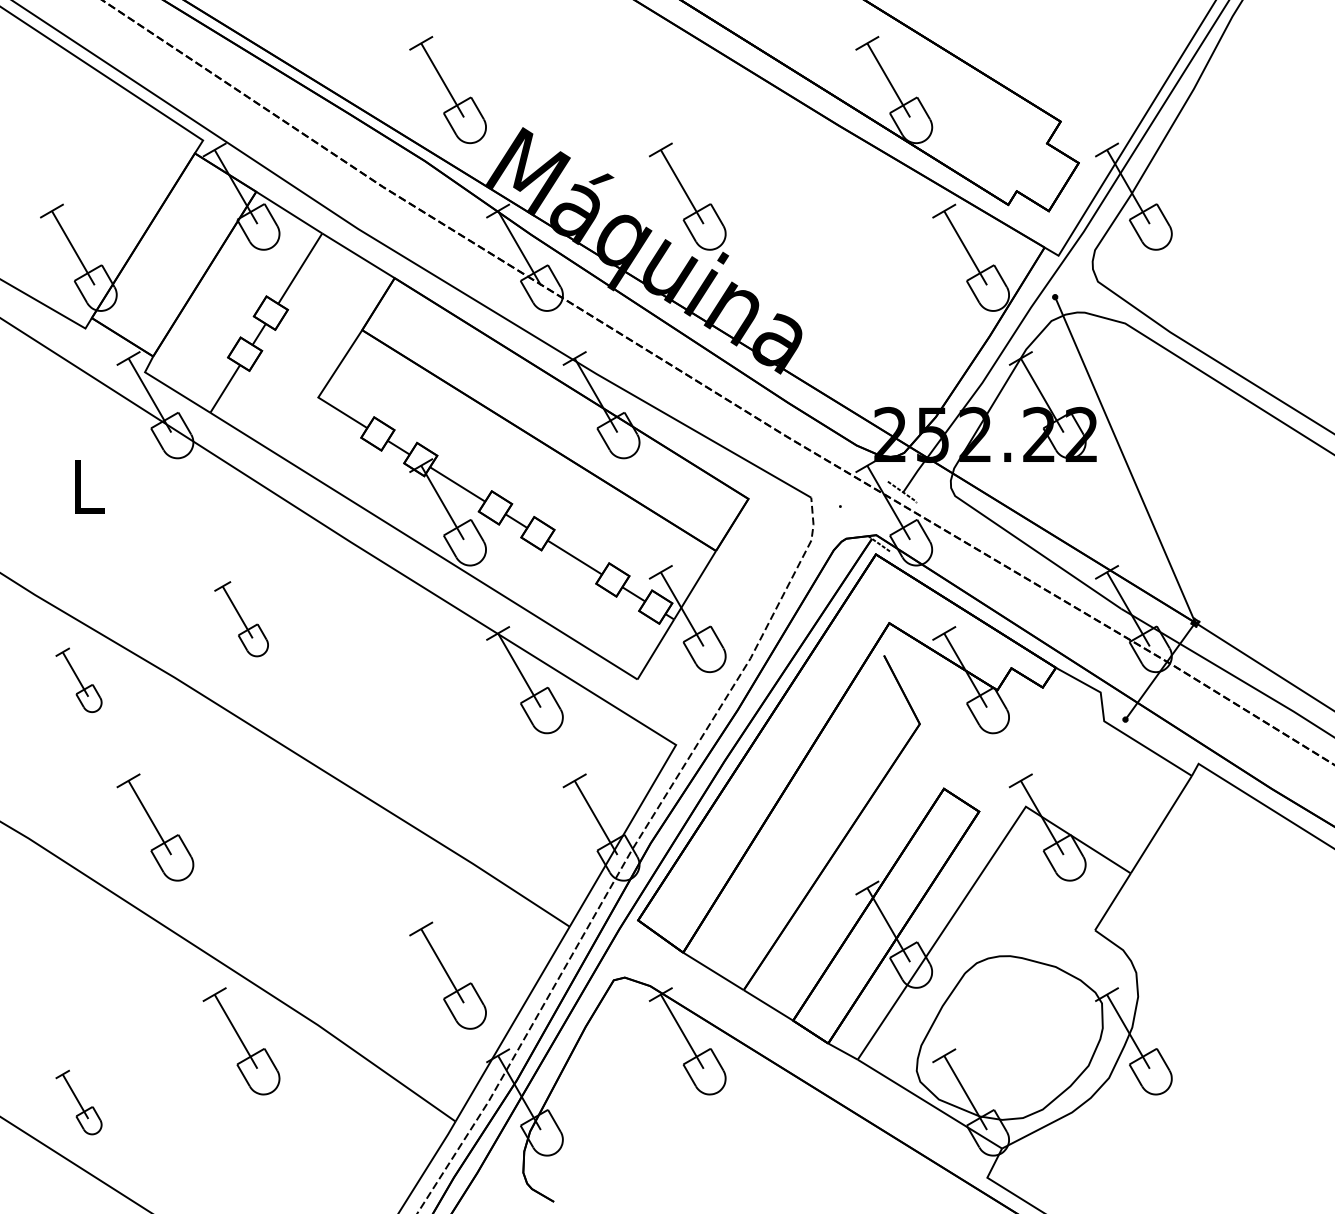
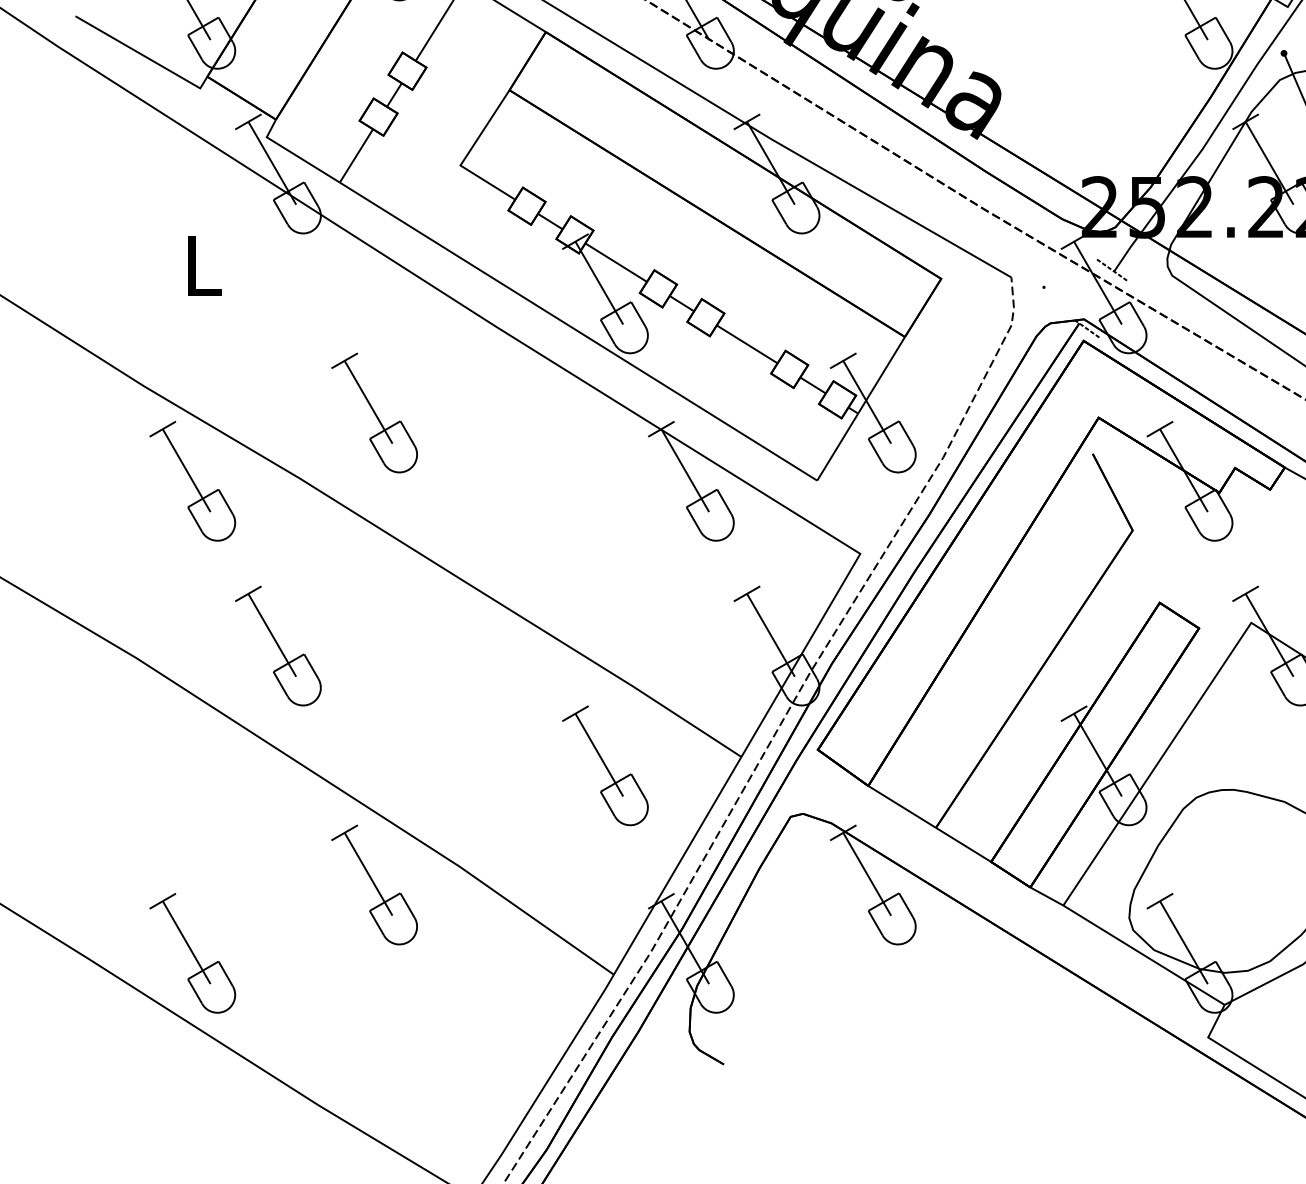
part: (241, 619) -> (374, 413), size x1.43
part: (78, 680) -> (192, 481), size x1.67
part: (447, 975) -> (604, 765), moved
part: (78, 1102) -> (192, 953), size x1.67

